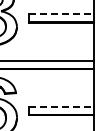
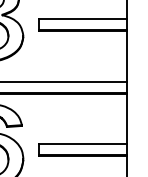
line: (61, 14) -> (83, 19), dashed -> solid
line: (61, 106) -> (83, 143), dashed -> solid

